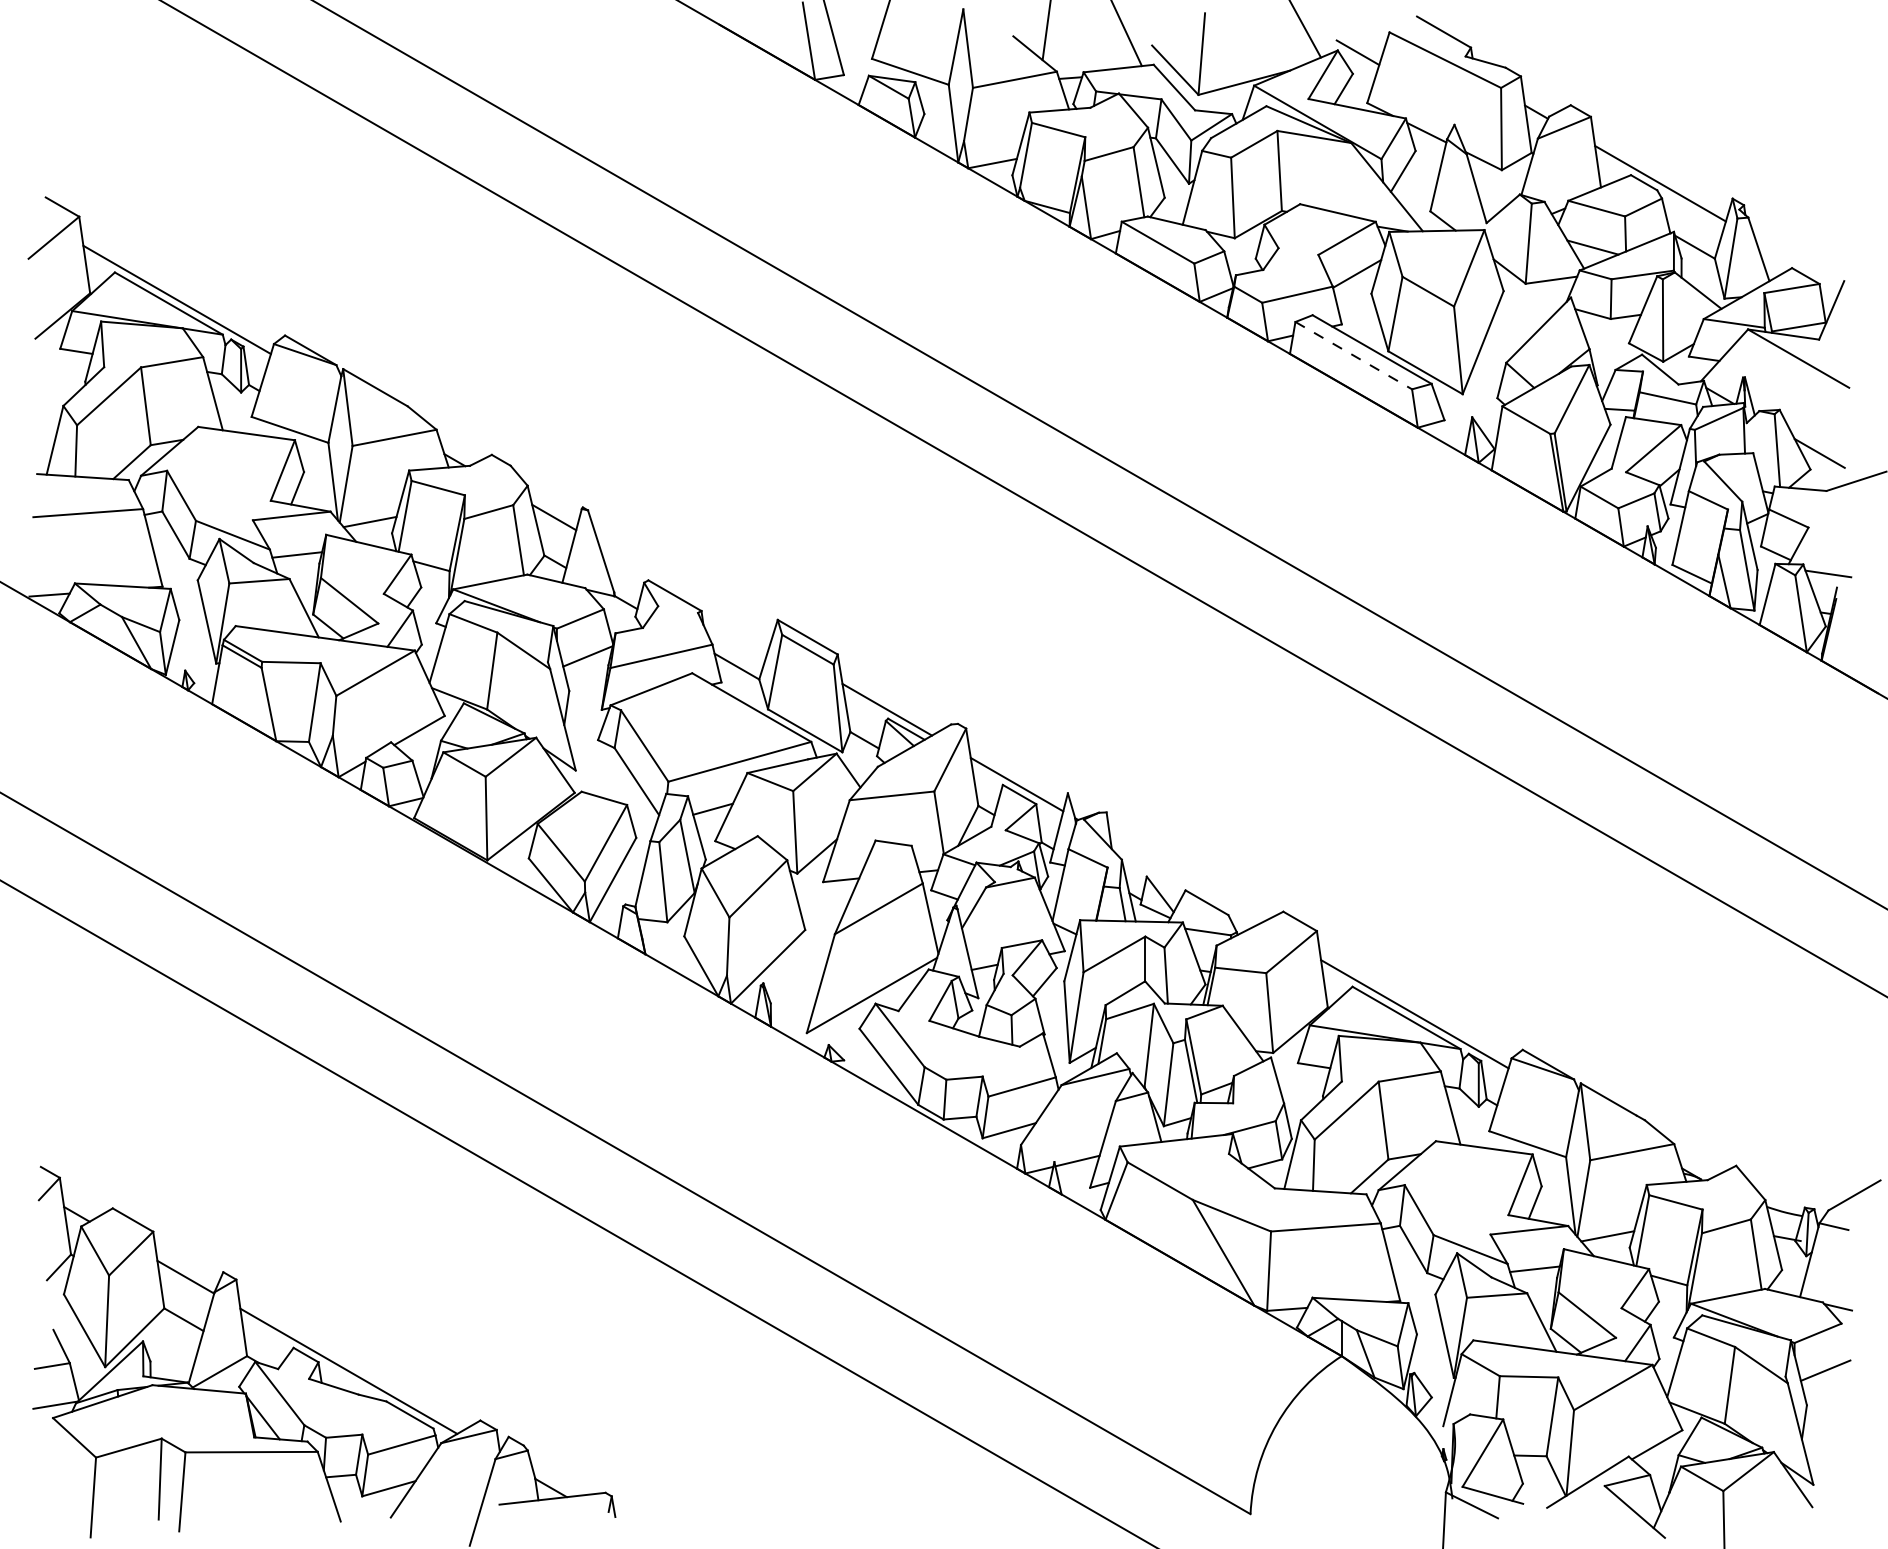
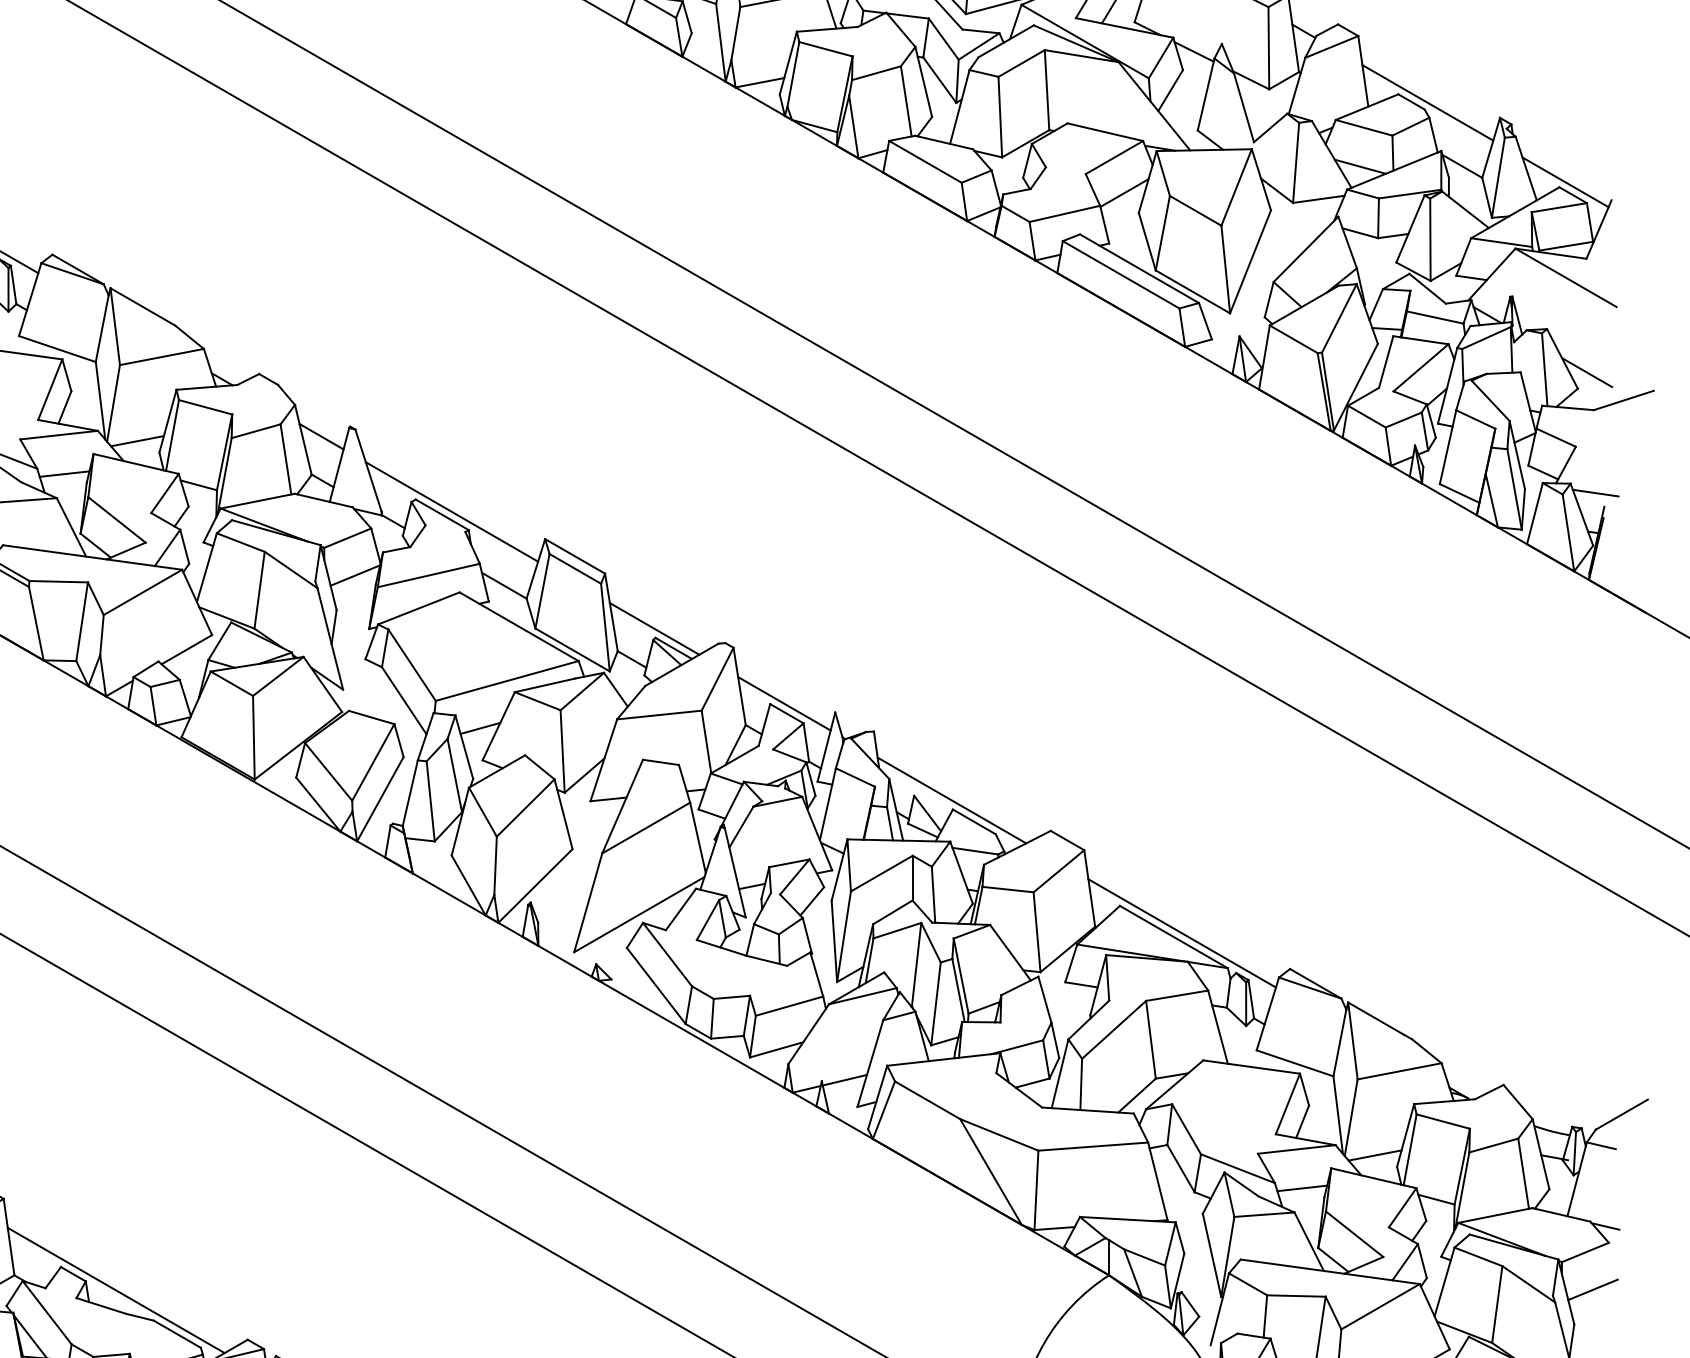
line: (1798, 263) -> (1565, 182), added
line: (1354, 355) -> (1121, 274), dashed -> solid
line: (684, 592) -> (451, 511), added
line: (1184, 881) -> (951, 800), added

